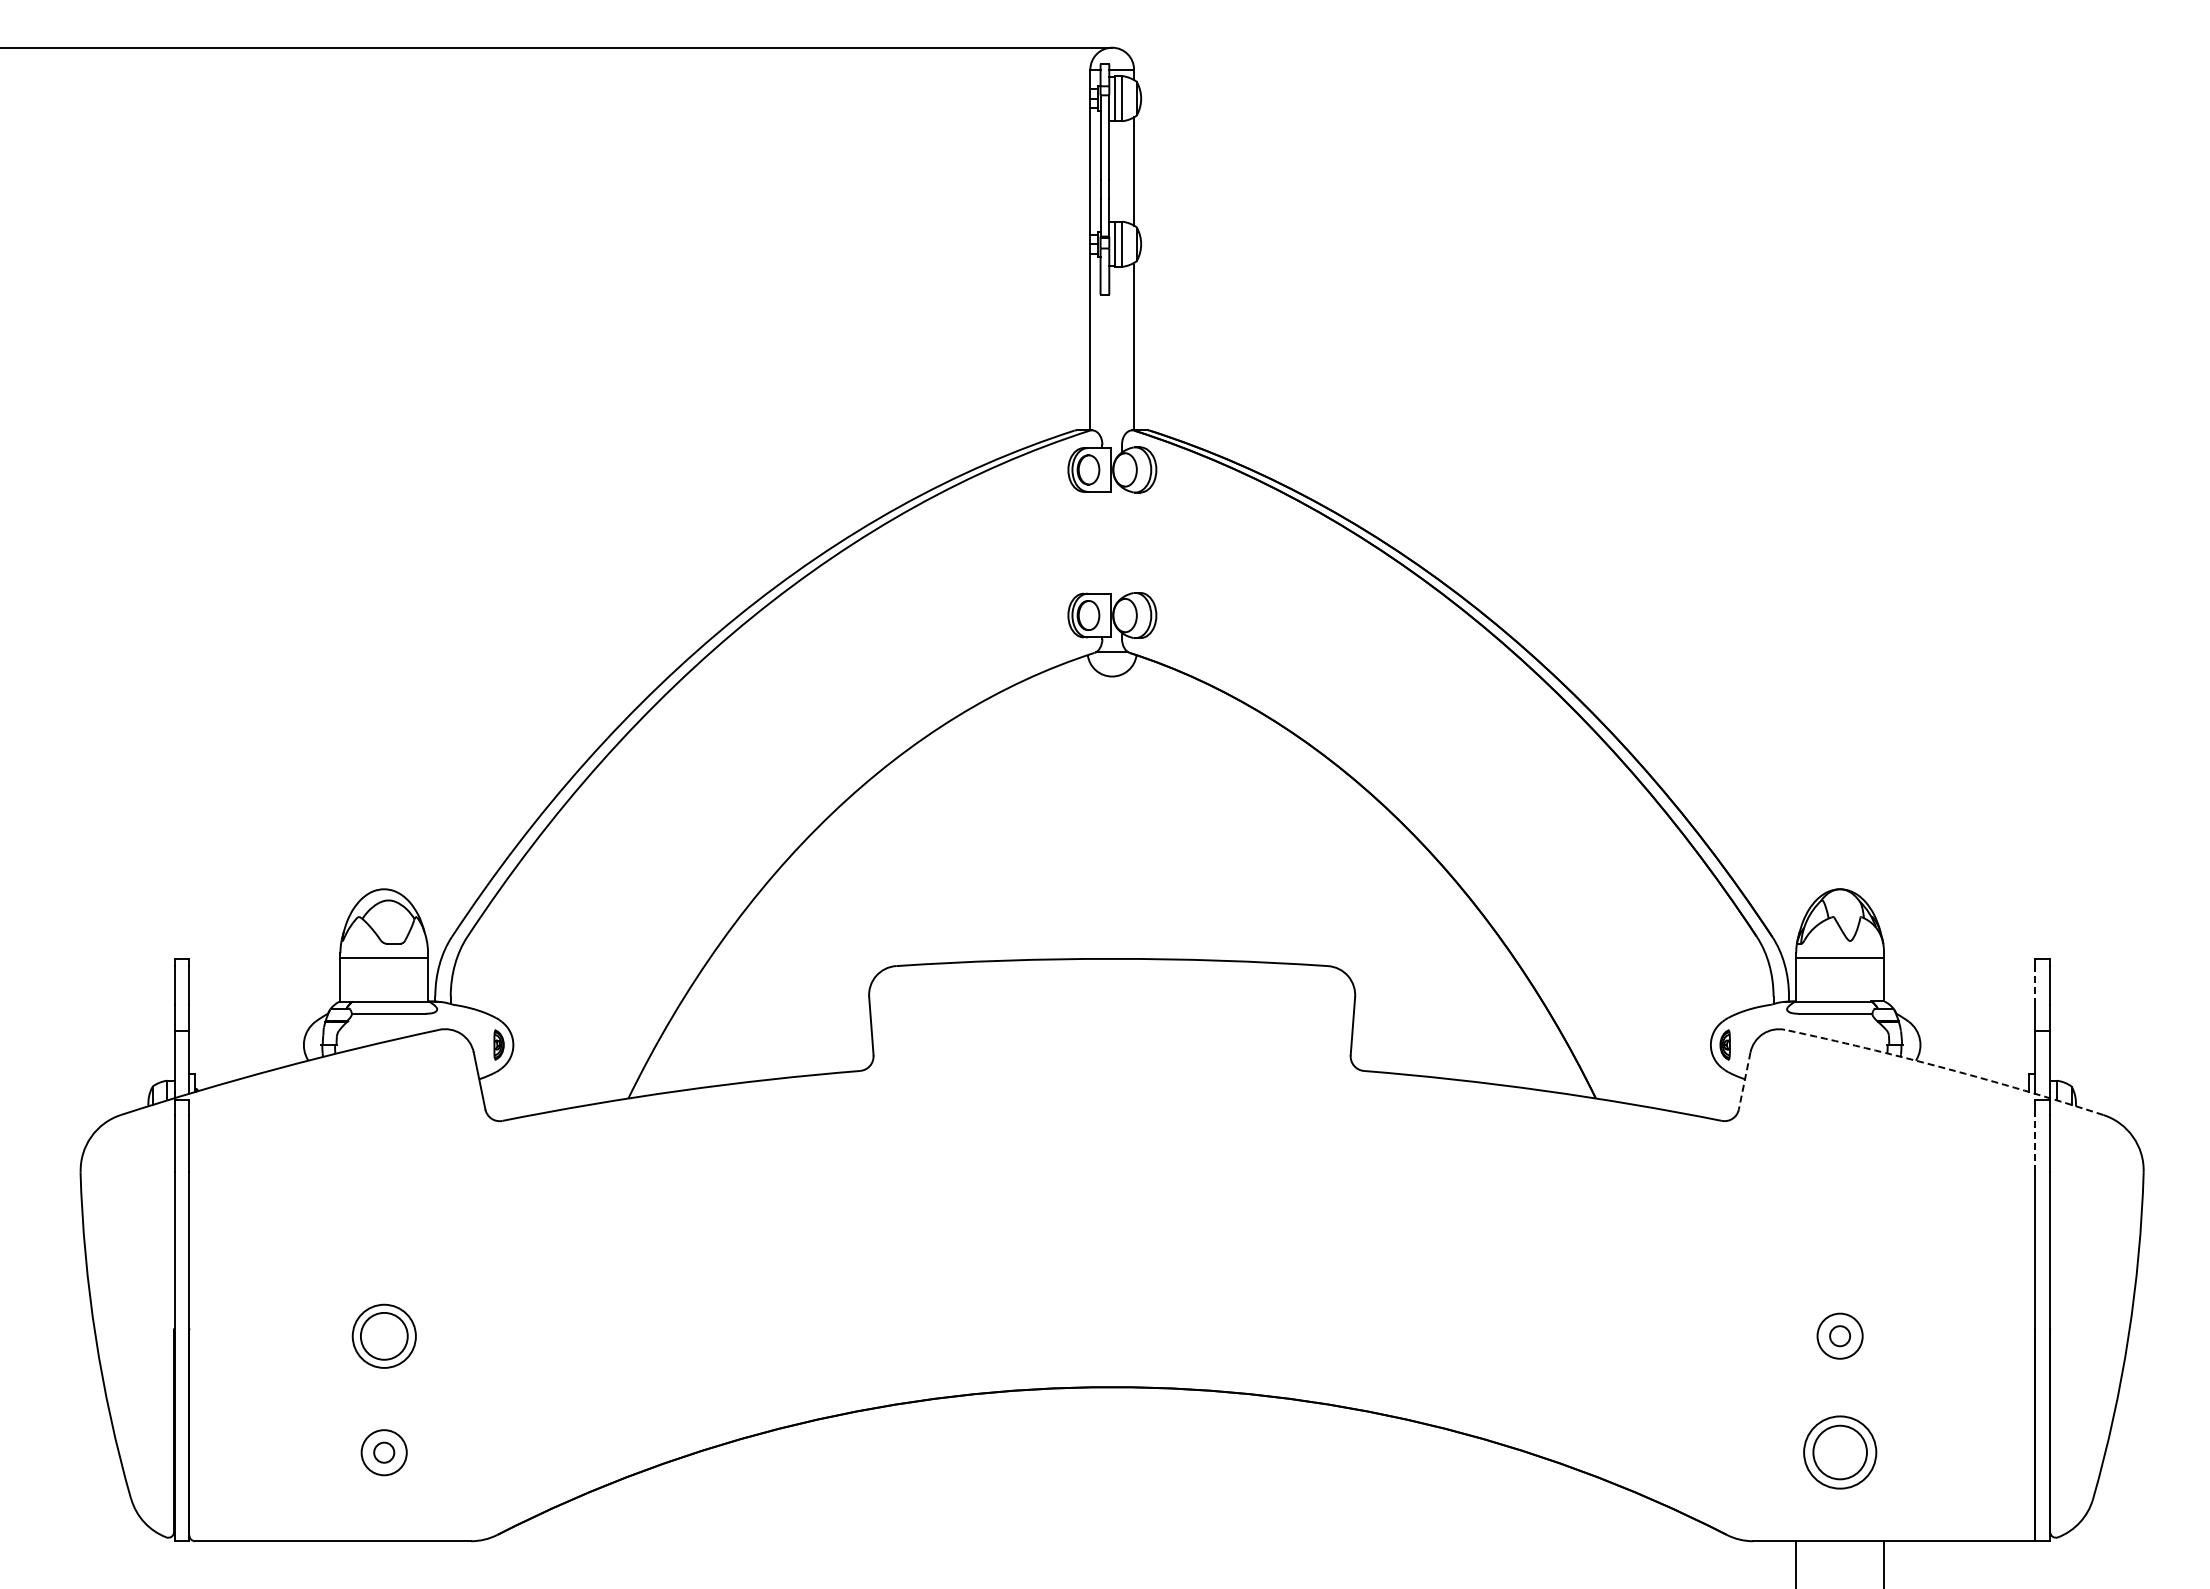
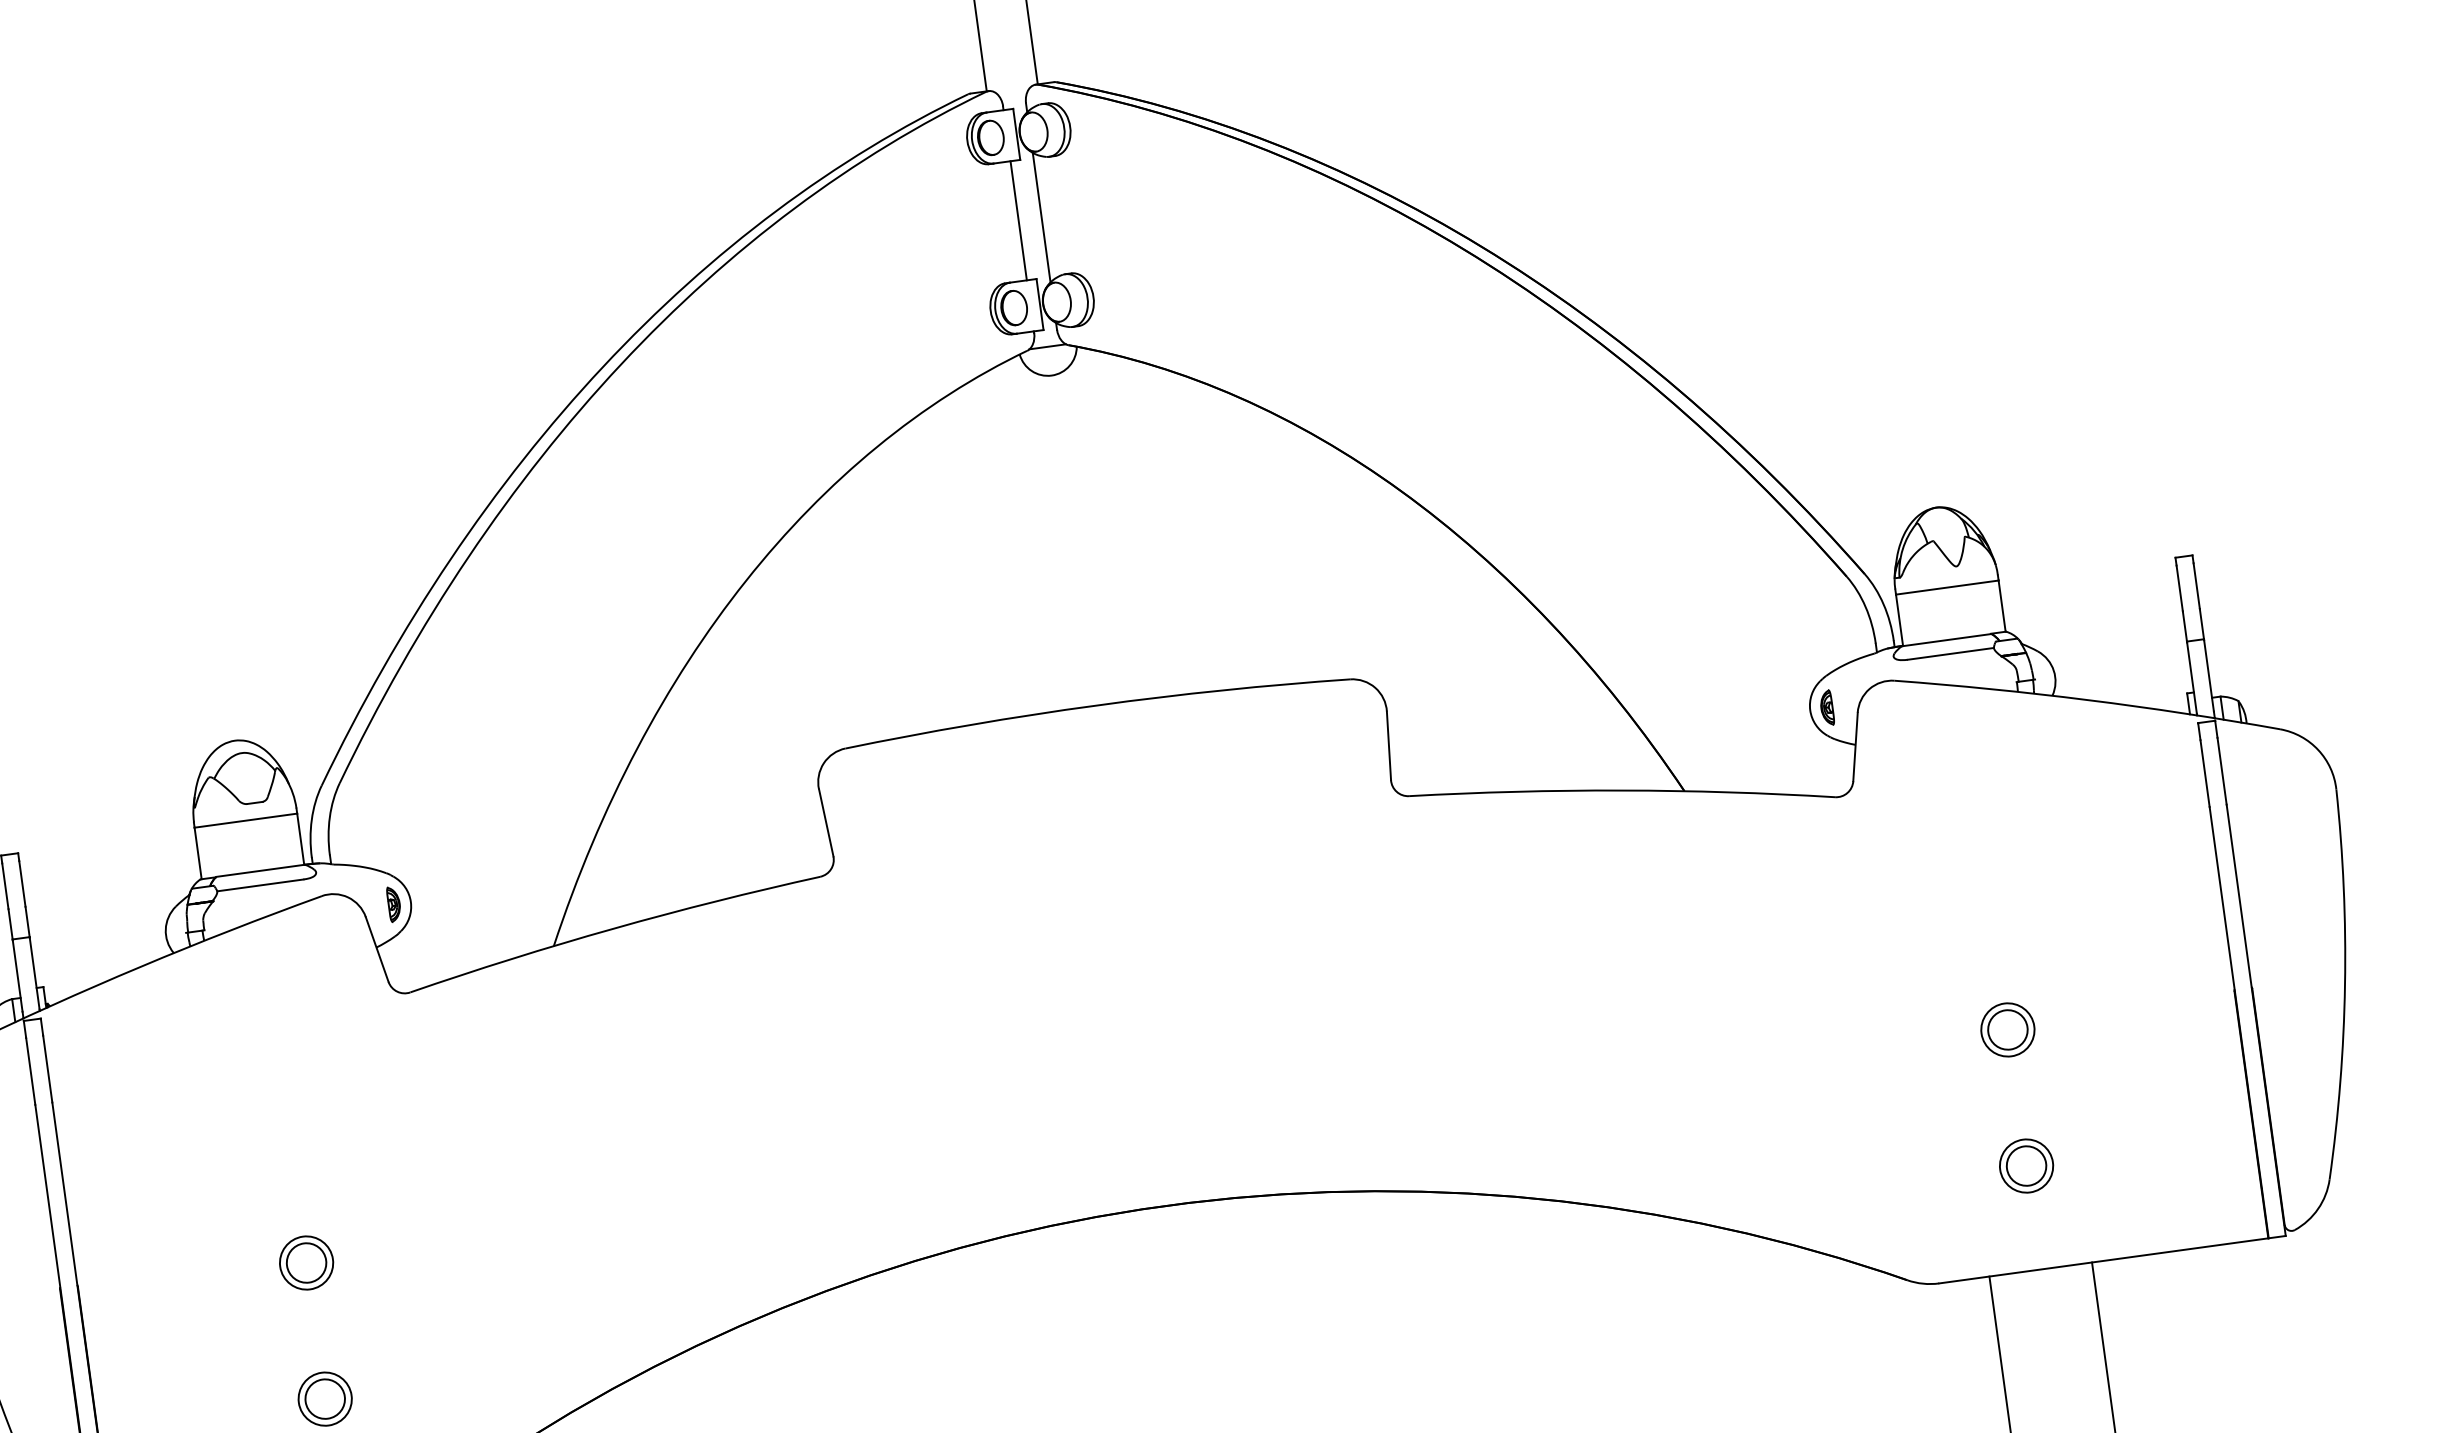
line: (1102, 542) -> (1018, 220), added
line: (1121, 542) -> (1041, 217), added
line: (2035, 985) -> (2180, 588), dashed -> solid
arc: (1945, 1068) -> (2088, 700), dashed -> solid
line: (1744, 1081) -> (1855, 747), dashed -> solid
line: (2035, 1143) -> (2205, 773), dashed -> solid
part: (383, 1335) -> (305, 1262), size x0.71
circle: (1839, 1335) -> (2007, 1029), size x1.67
circle: (383, 1452) -> (324, 1398), size x1.67
part: (1839, 1452) -> (2025, 1165), size x0.62

